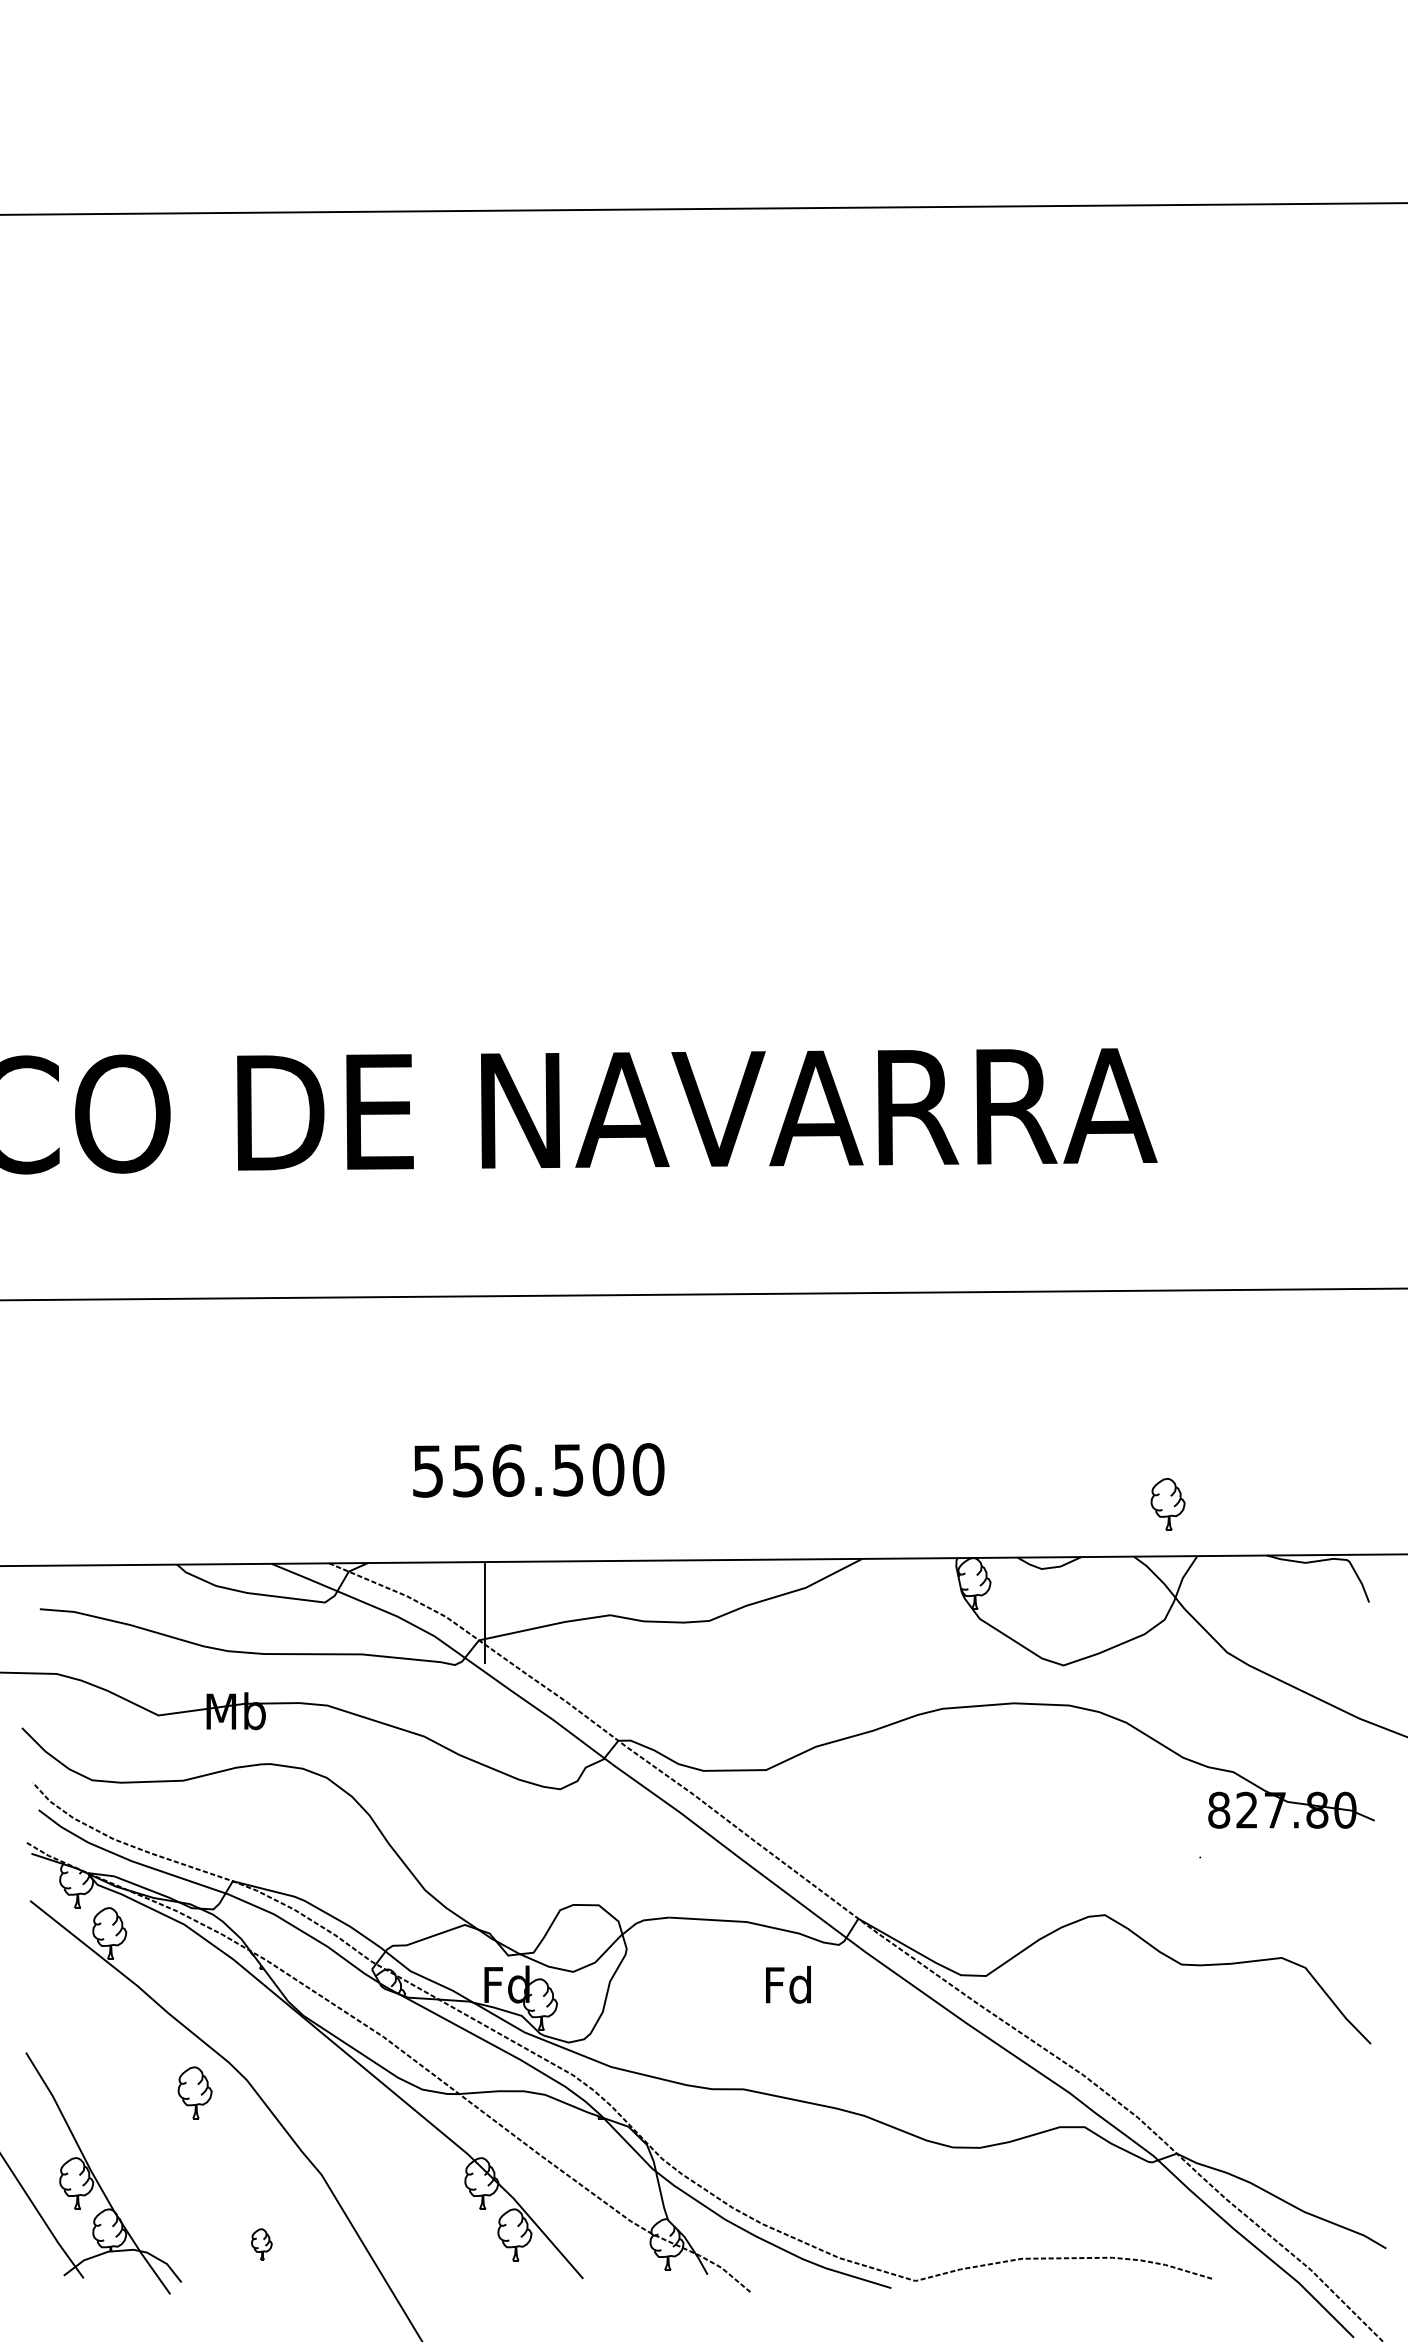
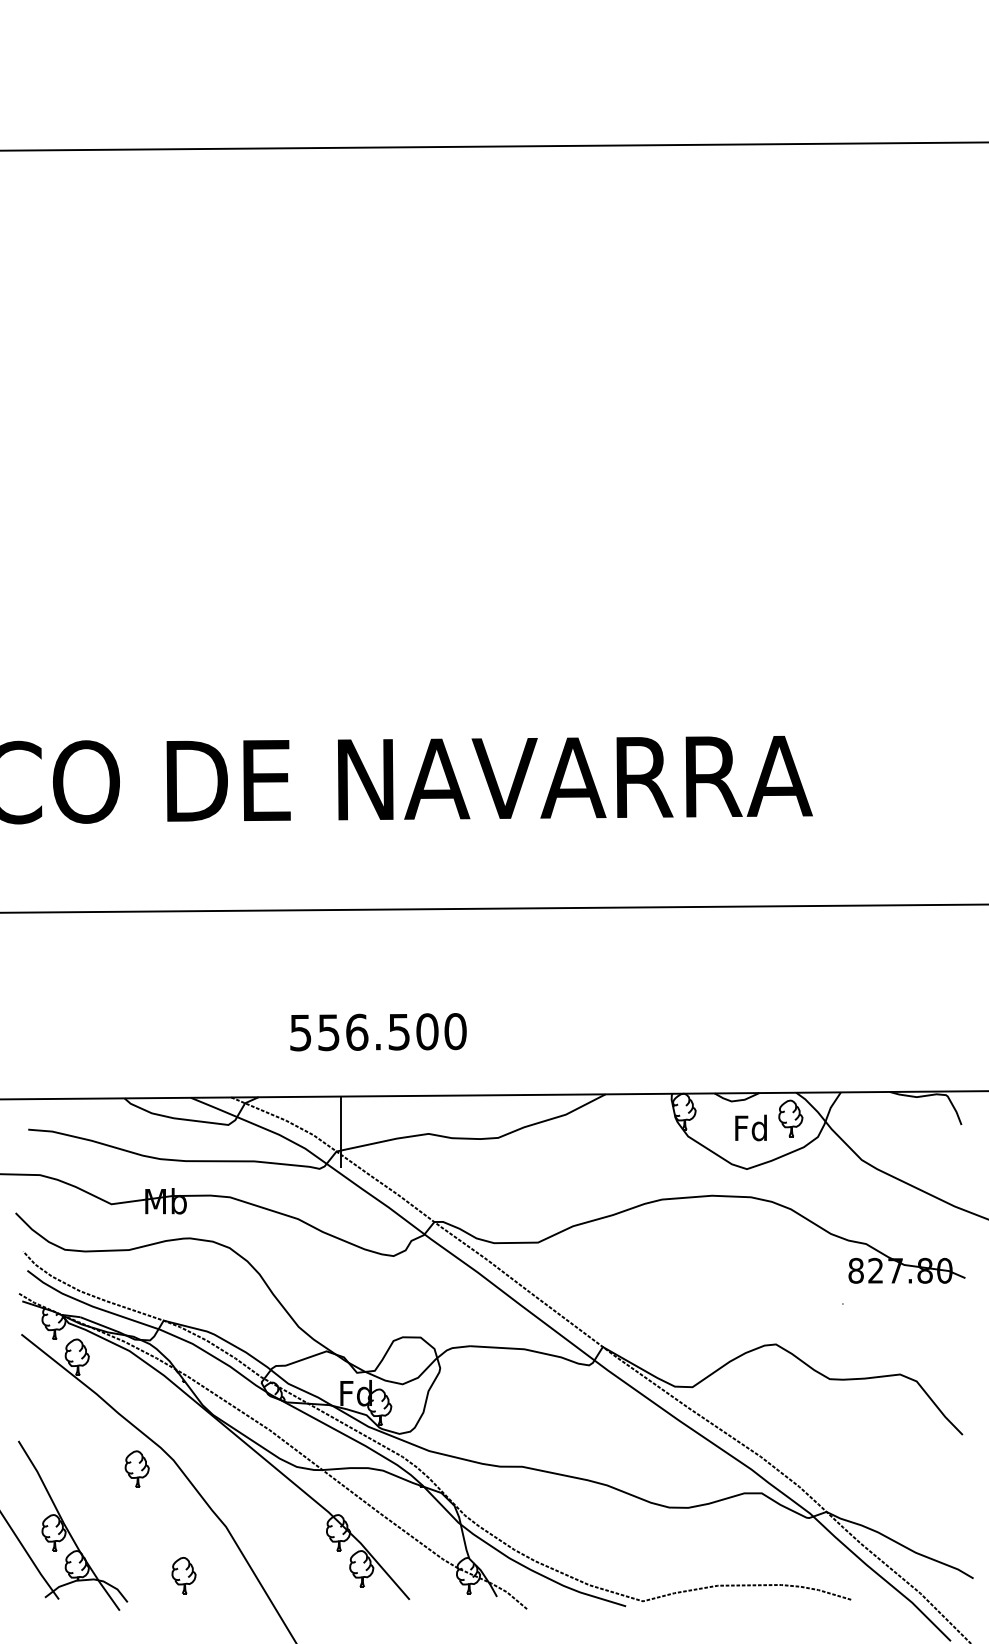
part: (1167, 1504) -> (790, 1118), moved
text: (788, 1984) -> (751, 1127), moved
part: (261, 2244) -> (183, 1575), size x1.67

